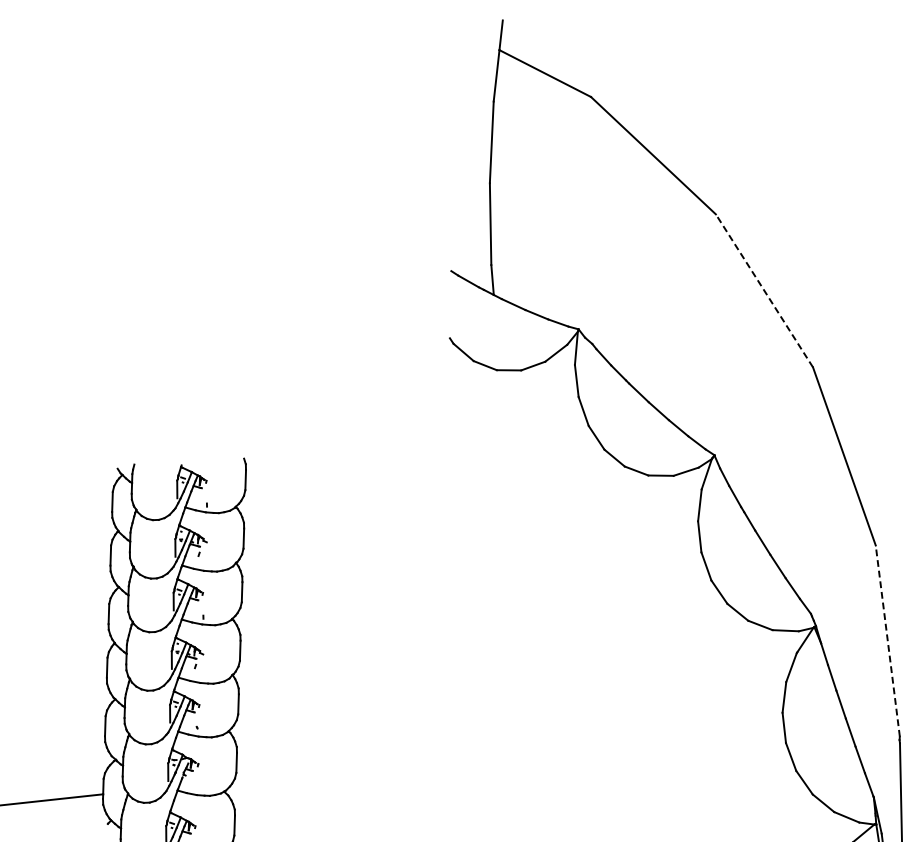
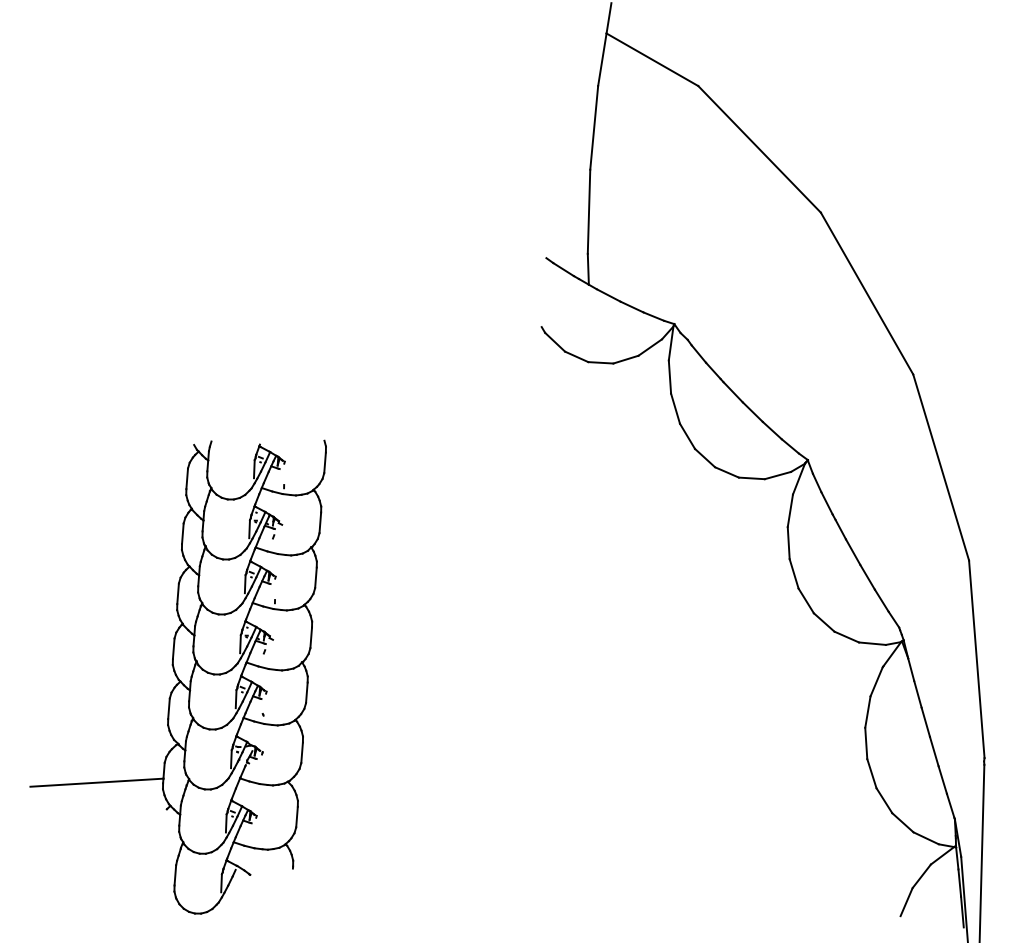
line: (763, 290) -> (866, 293), dashed -> solid
line: (887, 640) -> (976, 658), dashed -> solid

